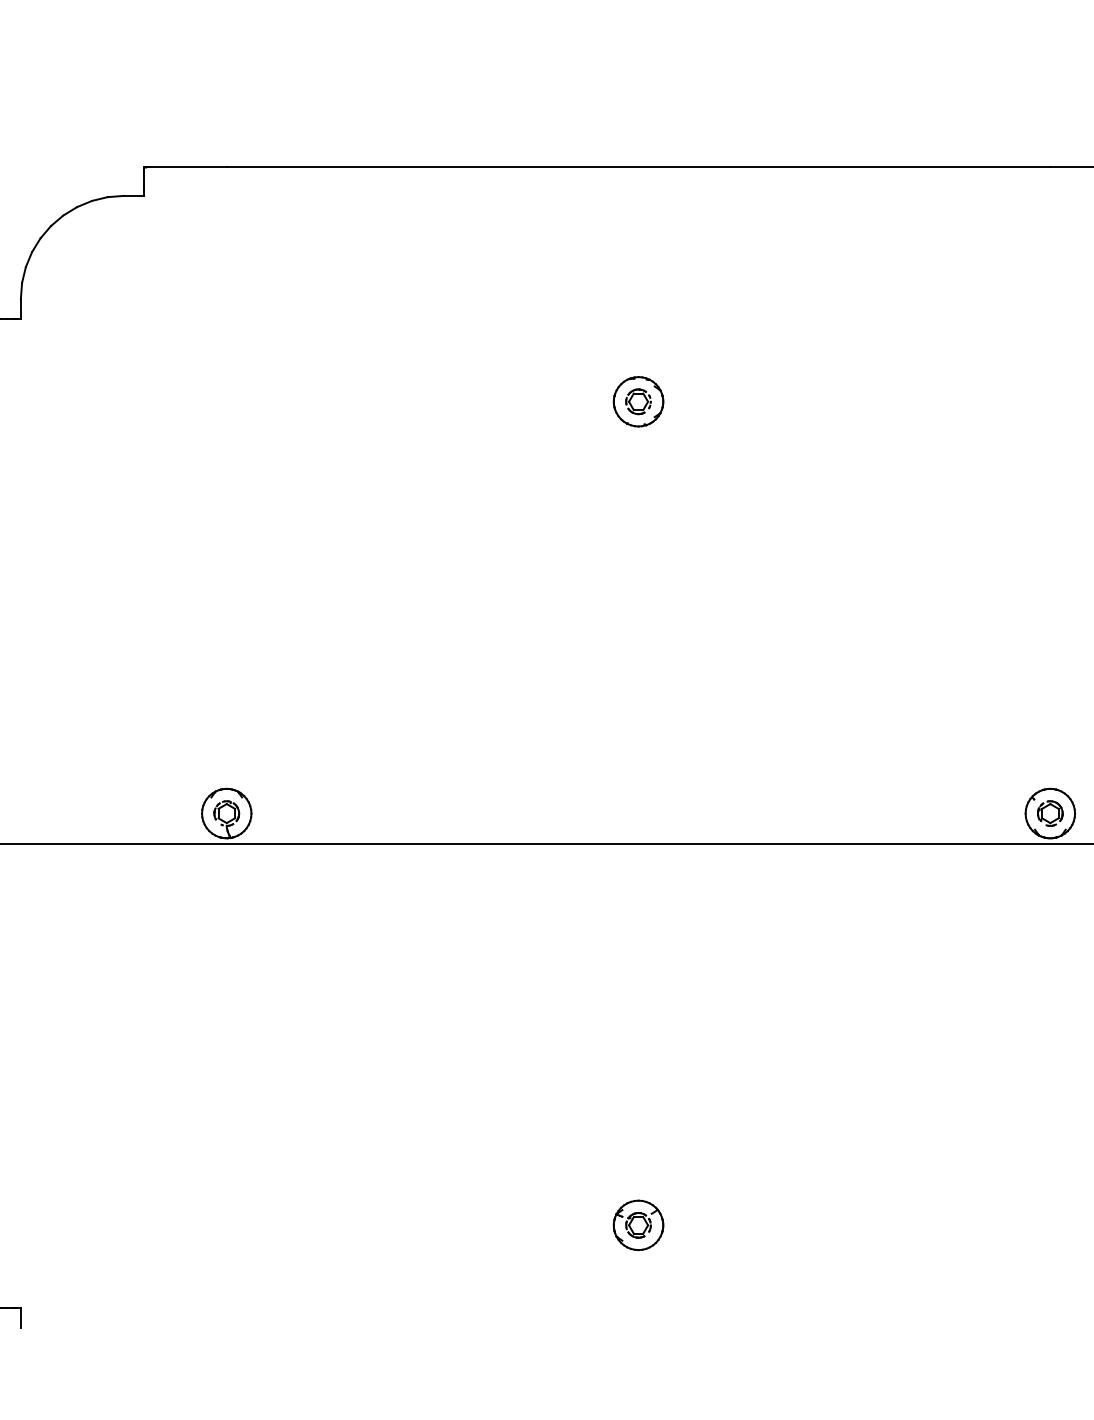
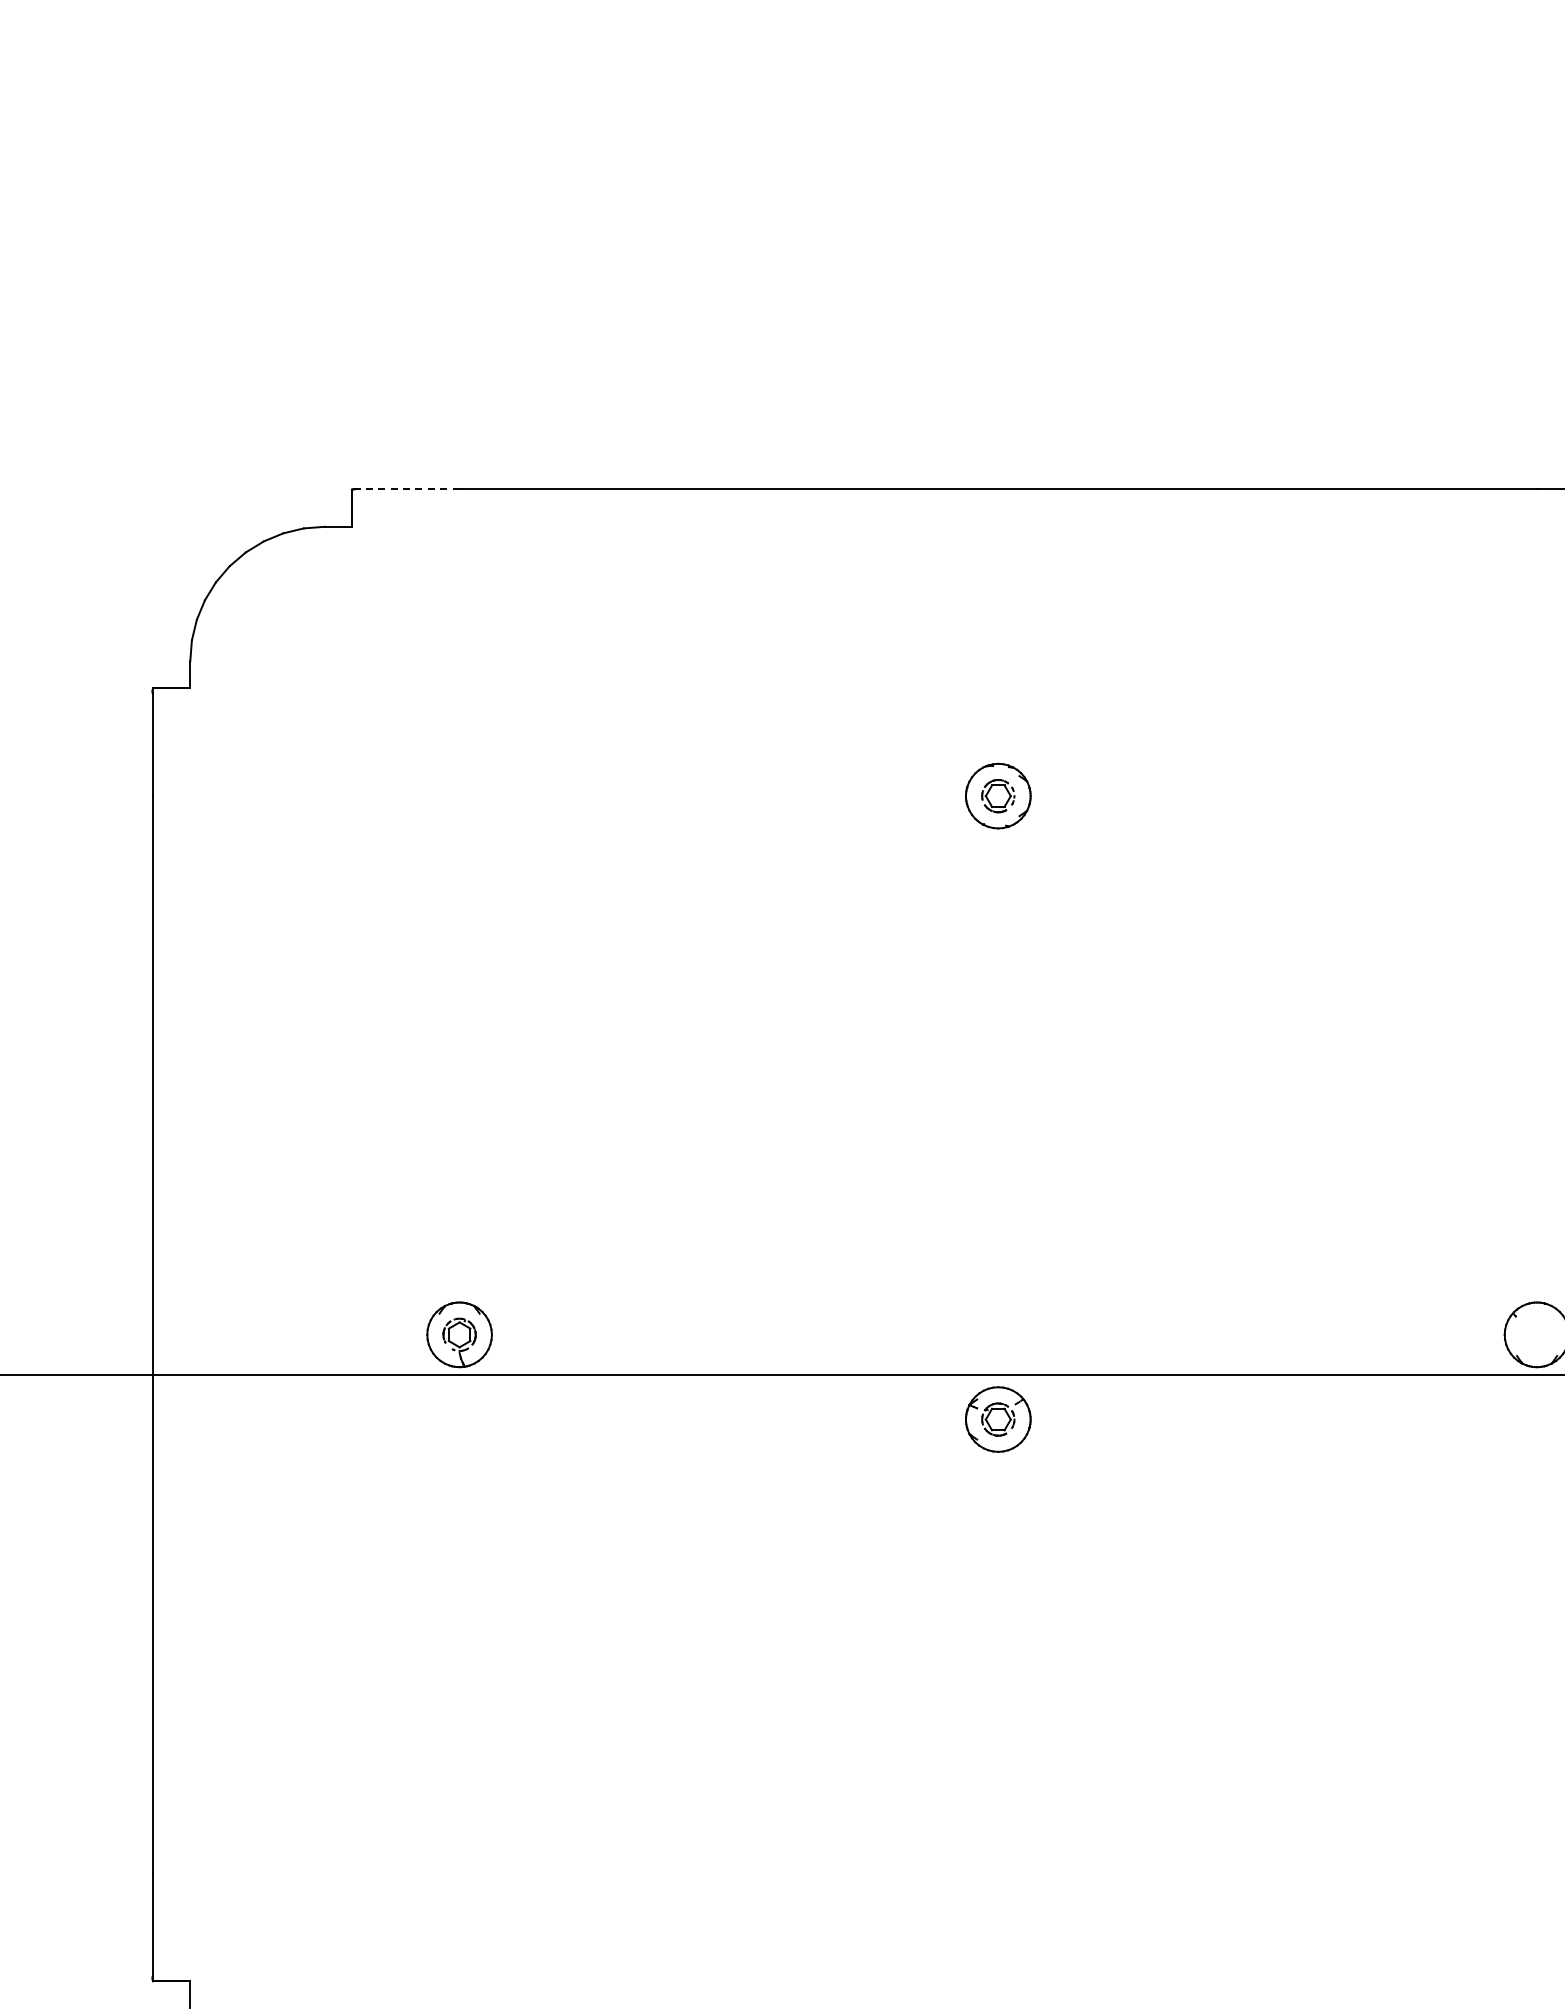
line: (186, 167) -> (407, 489), solid -> dashed
part: (1050, 813) -> (1537, 1334), removed
part: (638, 1225) -> (998, 1419), moved

